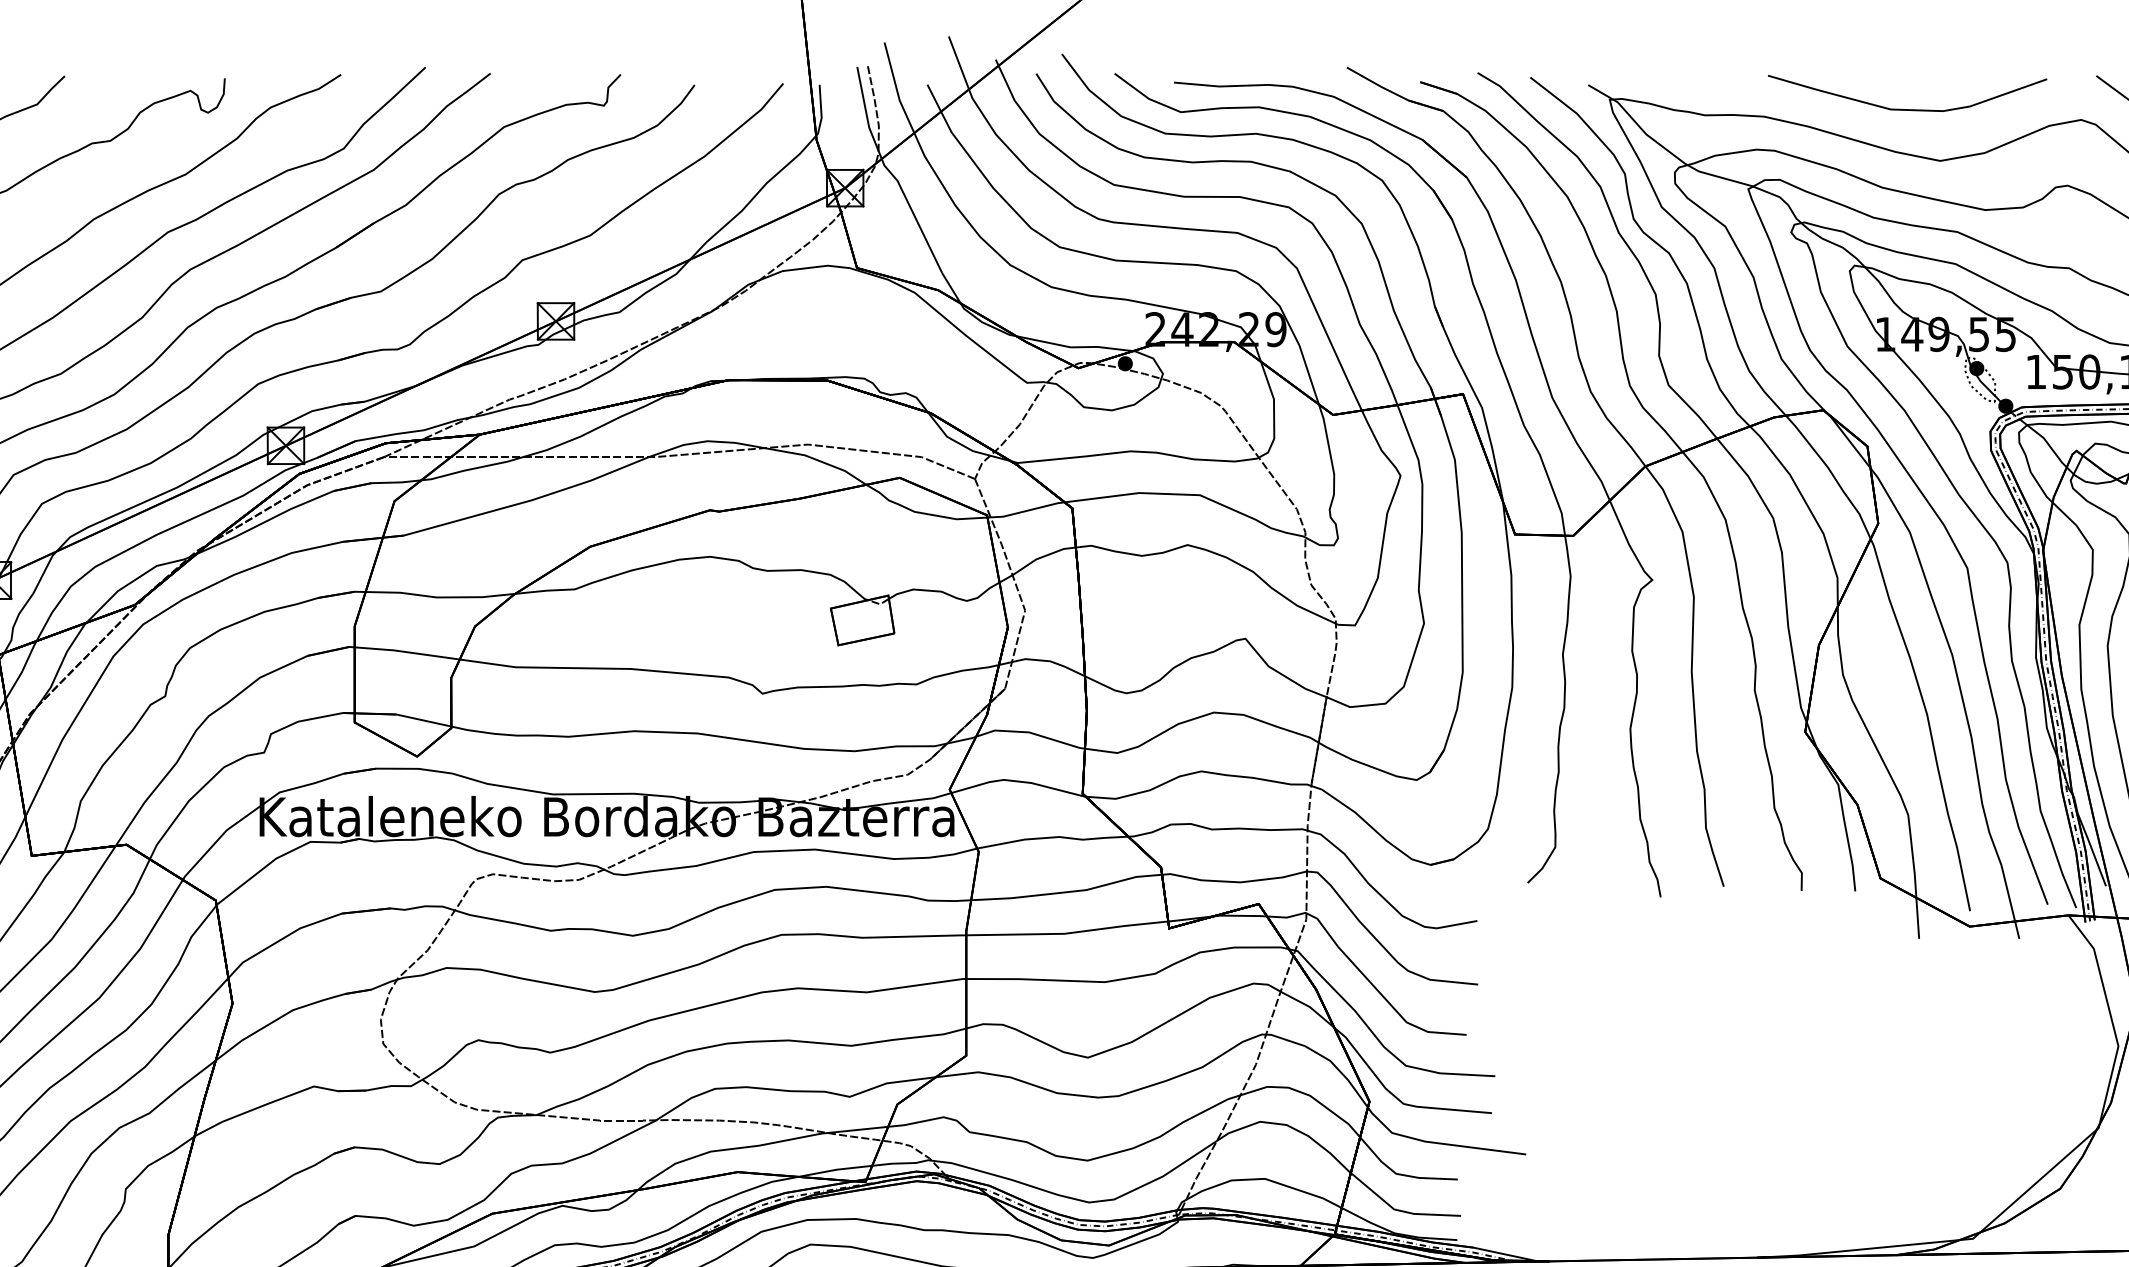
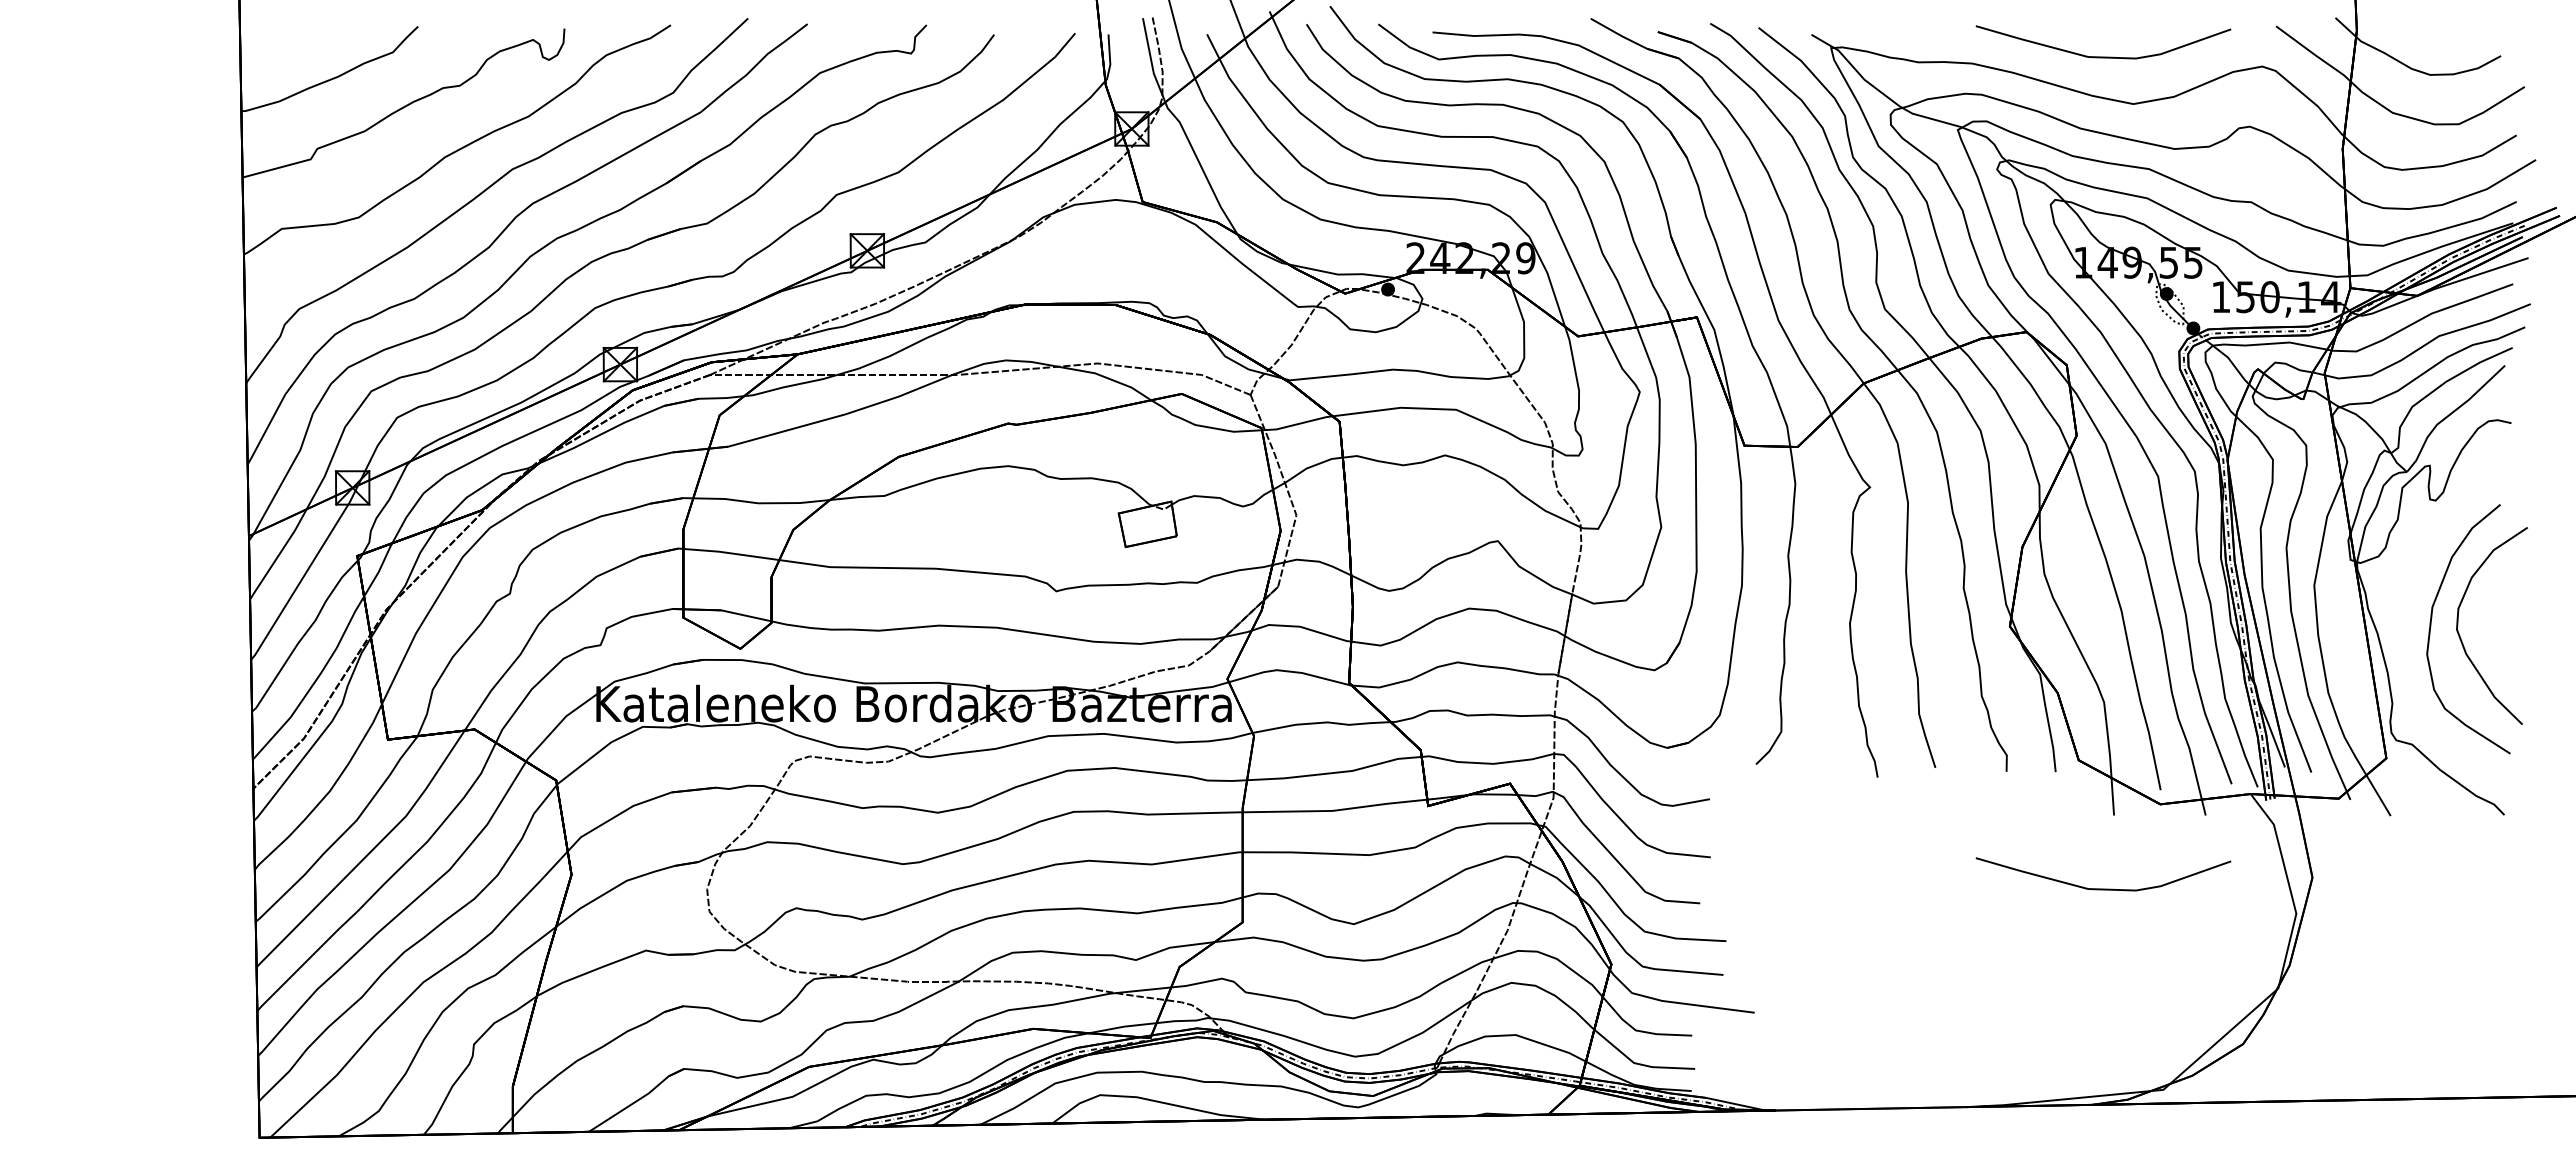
curve: (1907, 1018) -> (2103, 888), added

